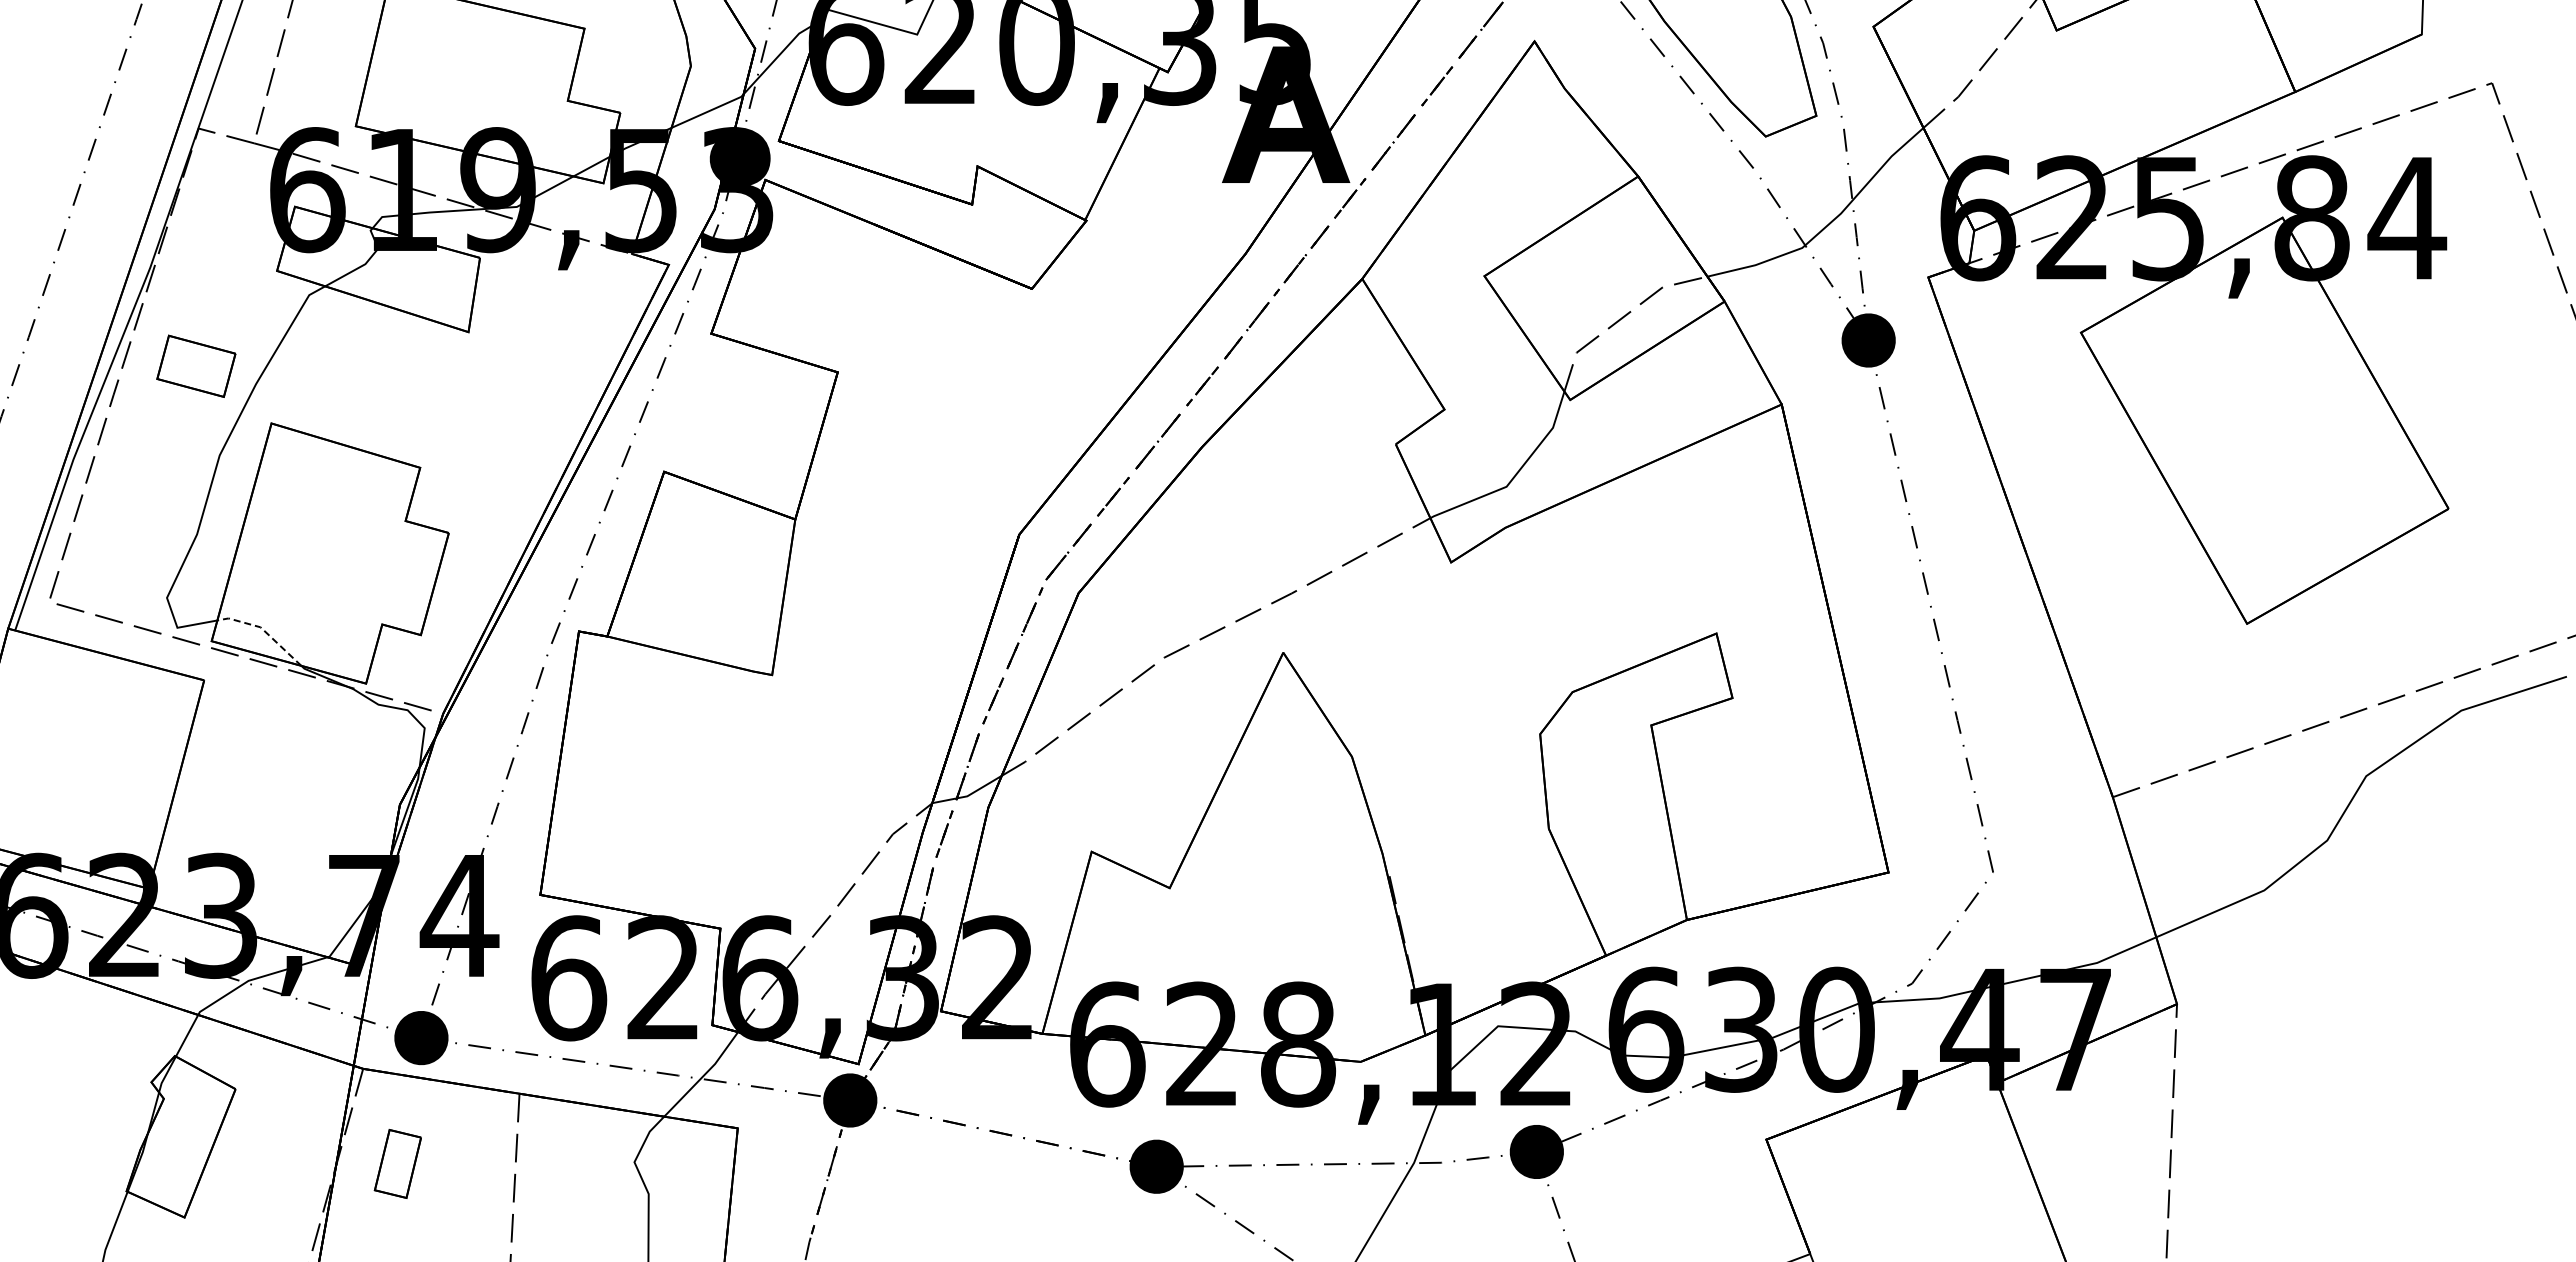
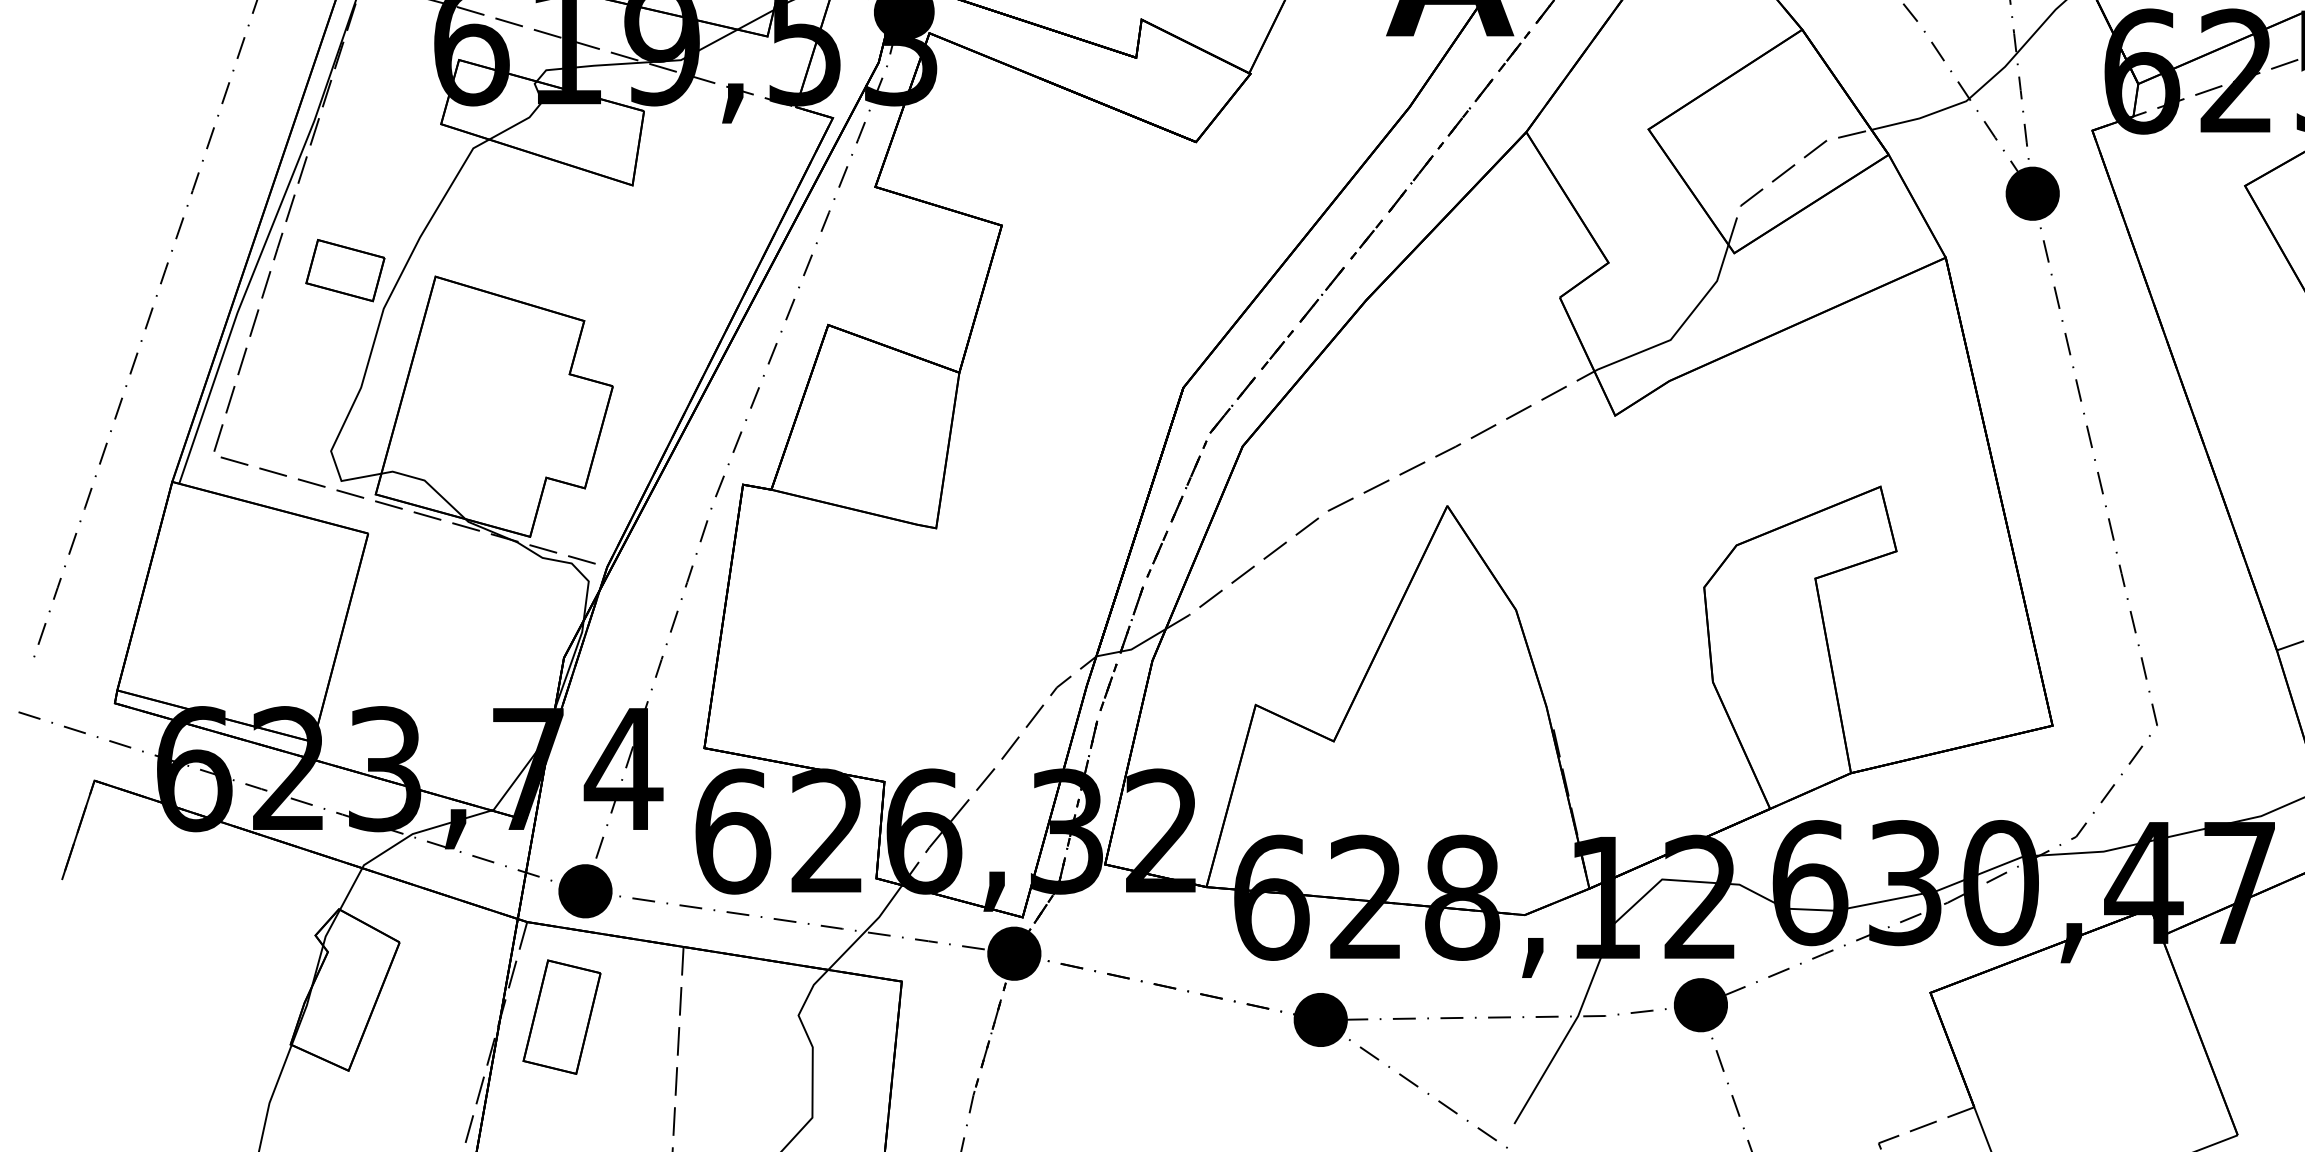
part: (196, 365) -> (345, 269), moved
line: (263, 630) -> (427, 483), dashed -> solid
part: (397, 1163) -> (561, 1016), size x1.67

